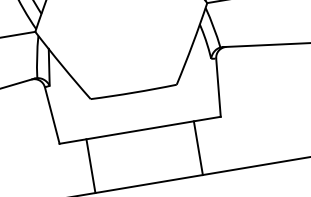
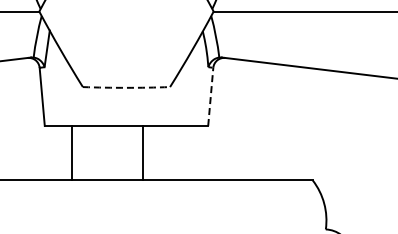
line: (218, 87) -> (210, 96), solid -> dashed
arc: (133, 92) -> (126, 87), solid -> dashed
line: (197, 147) -> (142, 152), moved

